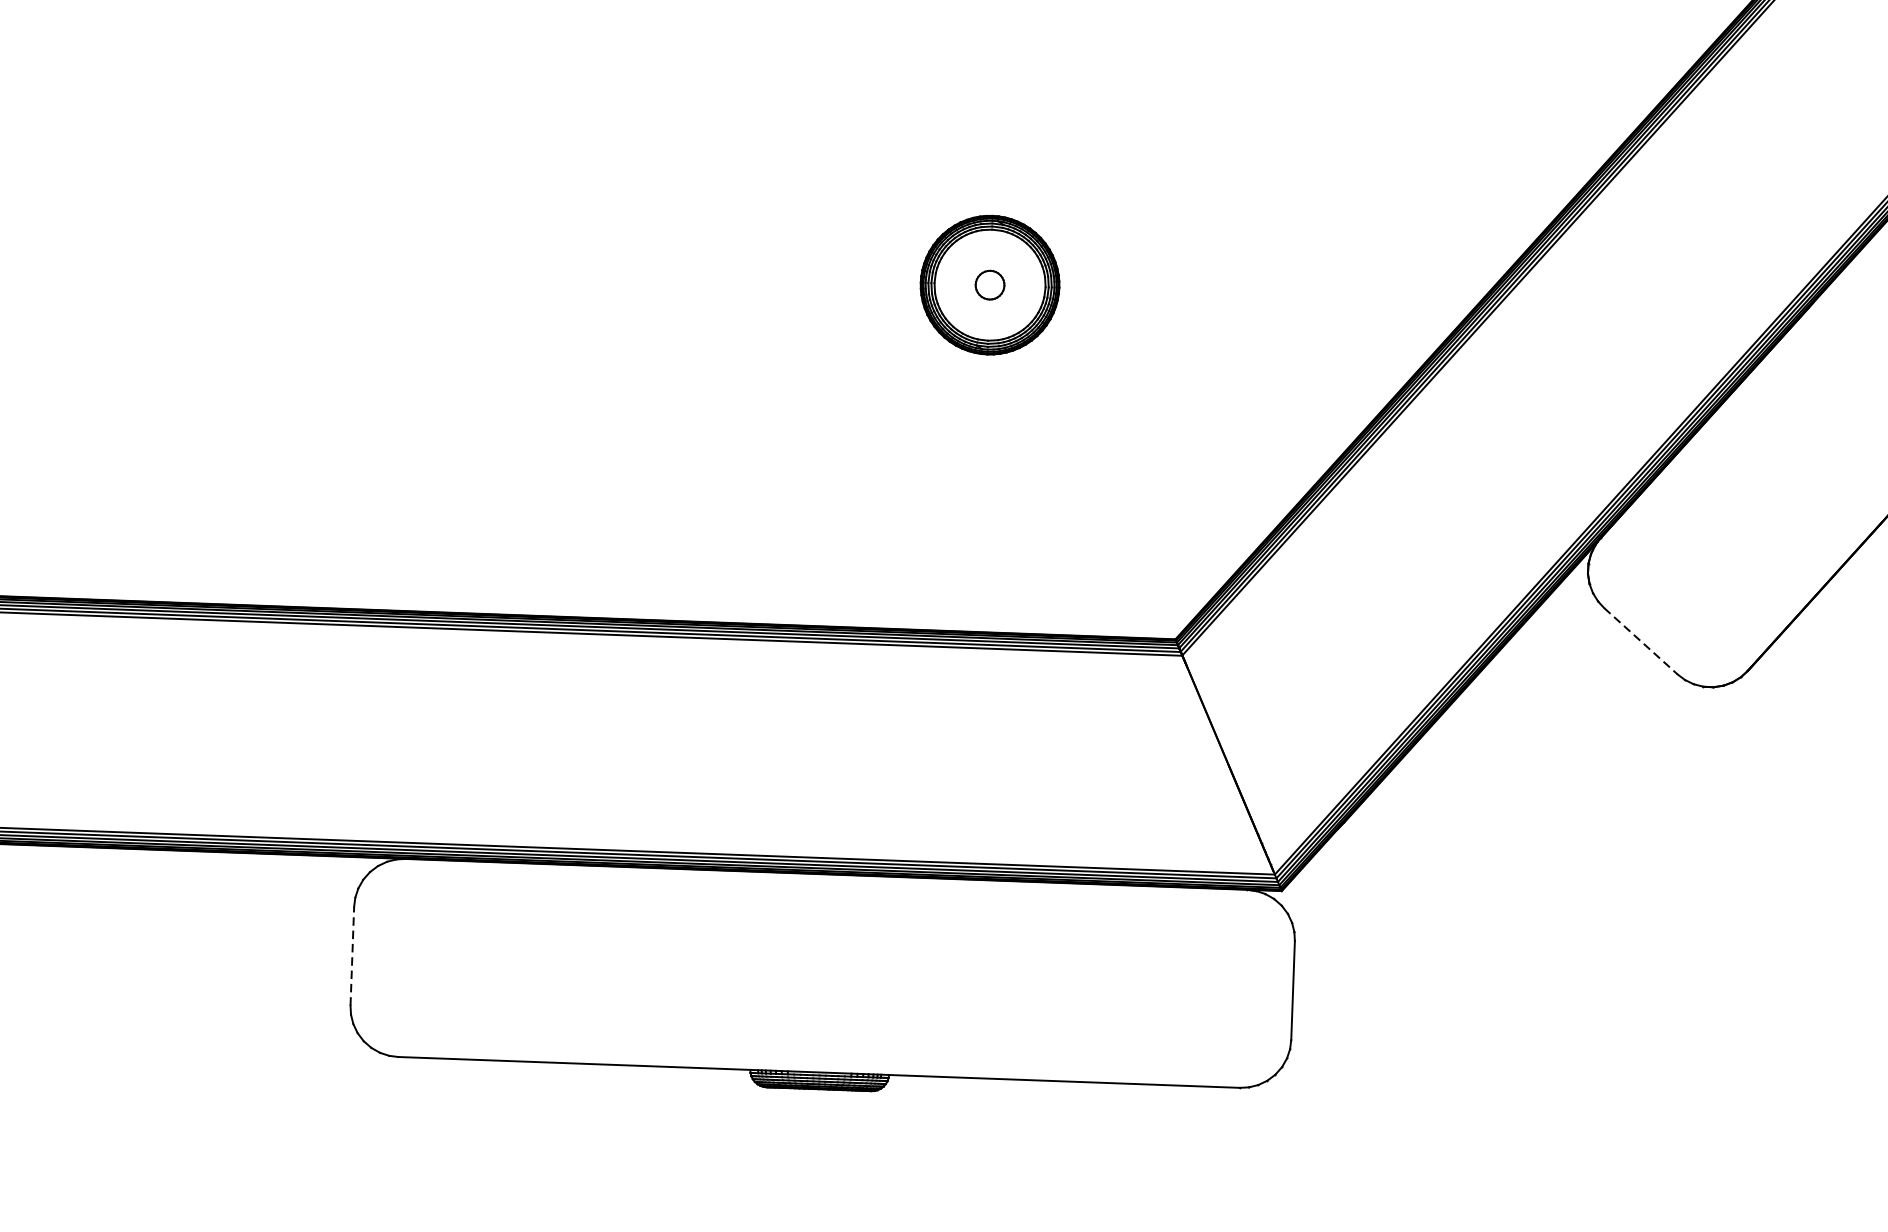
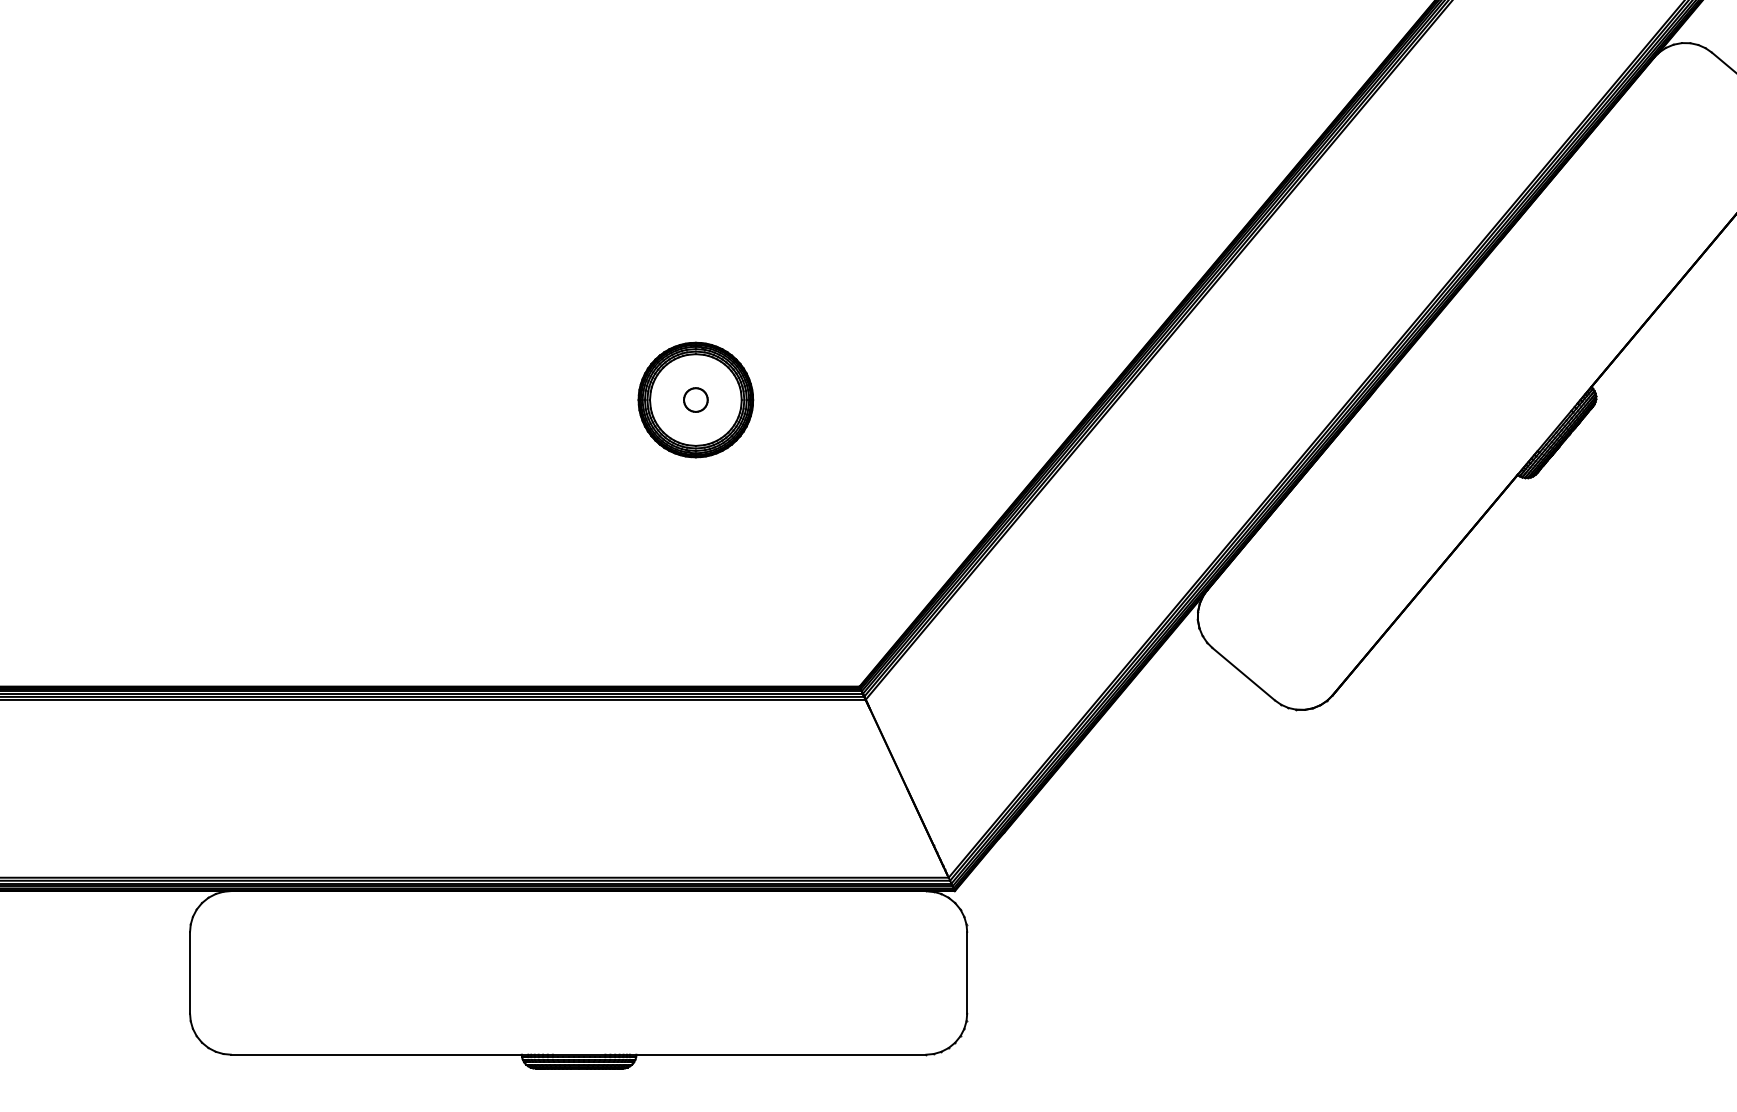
line: (1640, 641) -> (1243, 674), dashed -> solid
line: (352, 955) -> (190, 972), dashed -> solid

